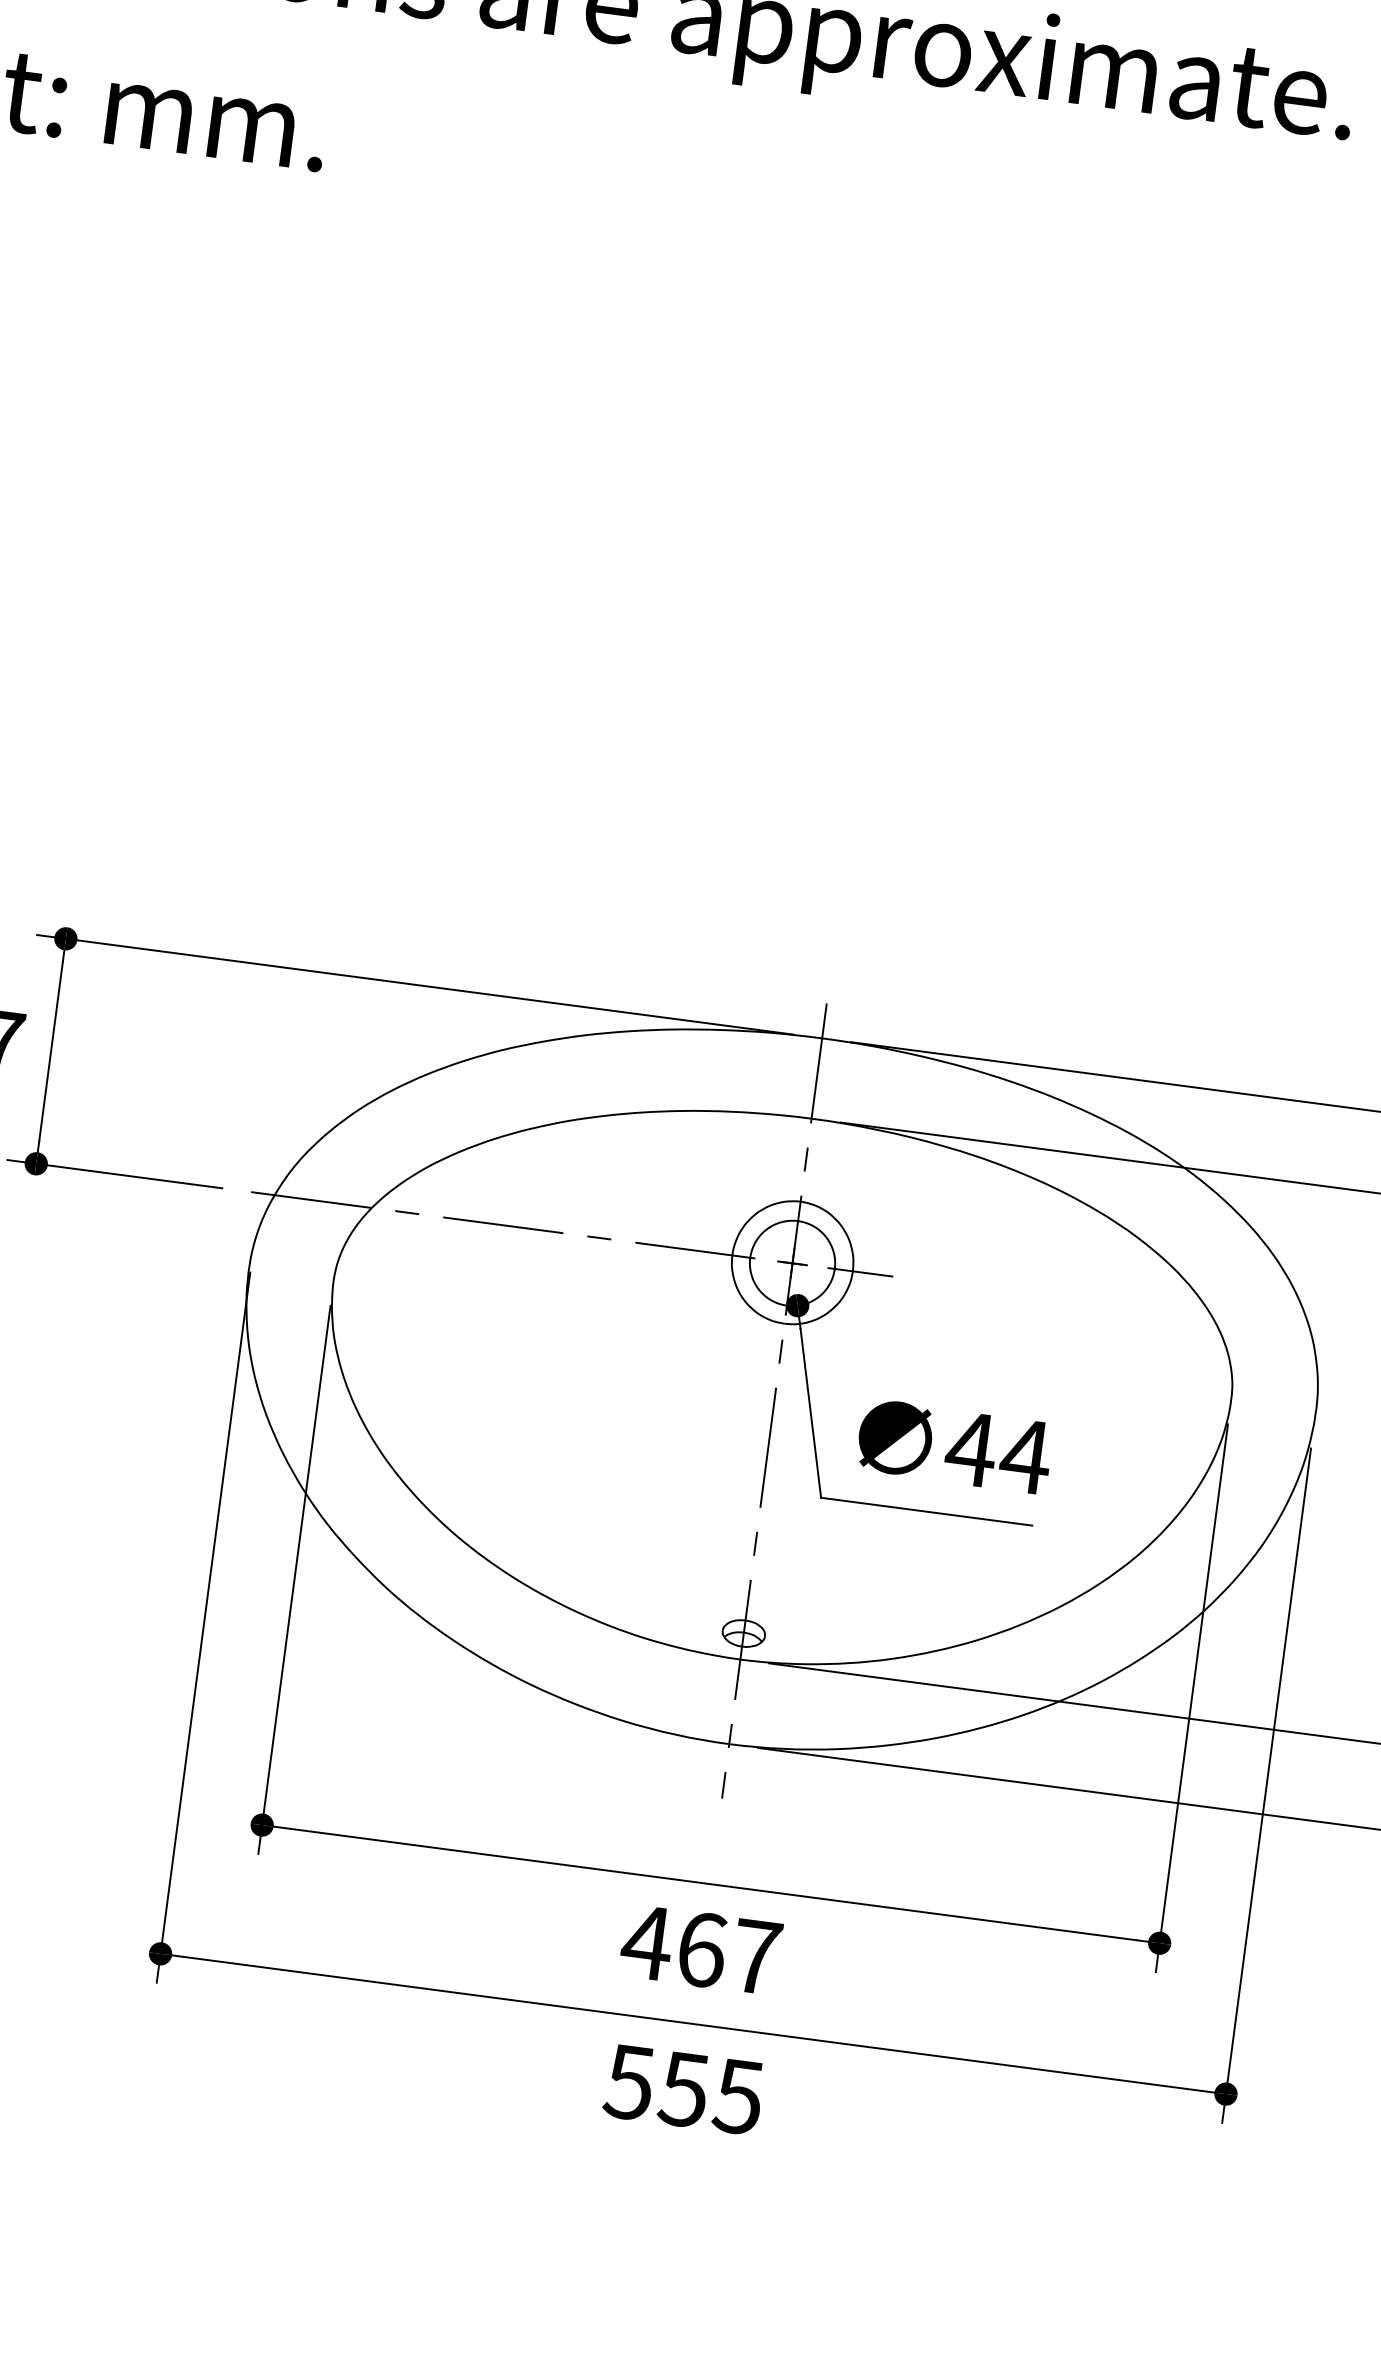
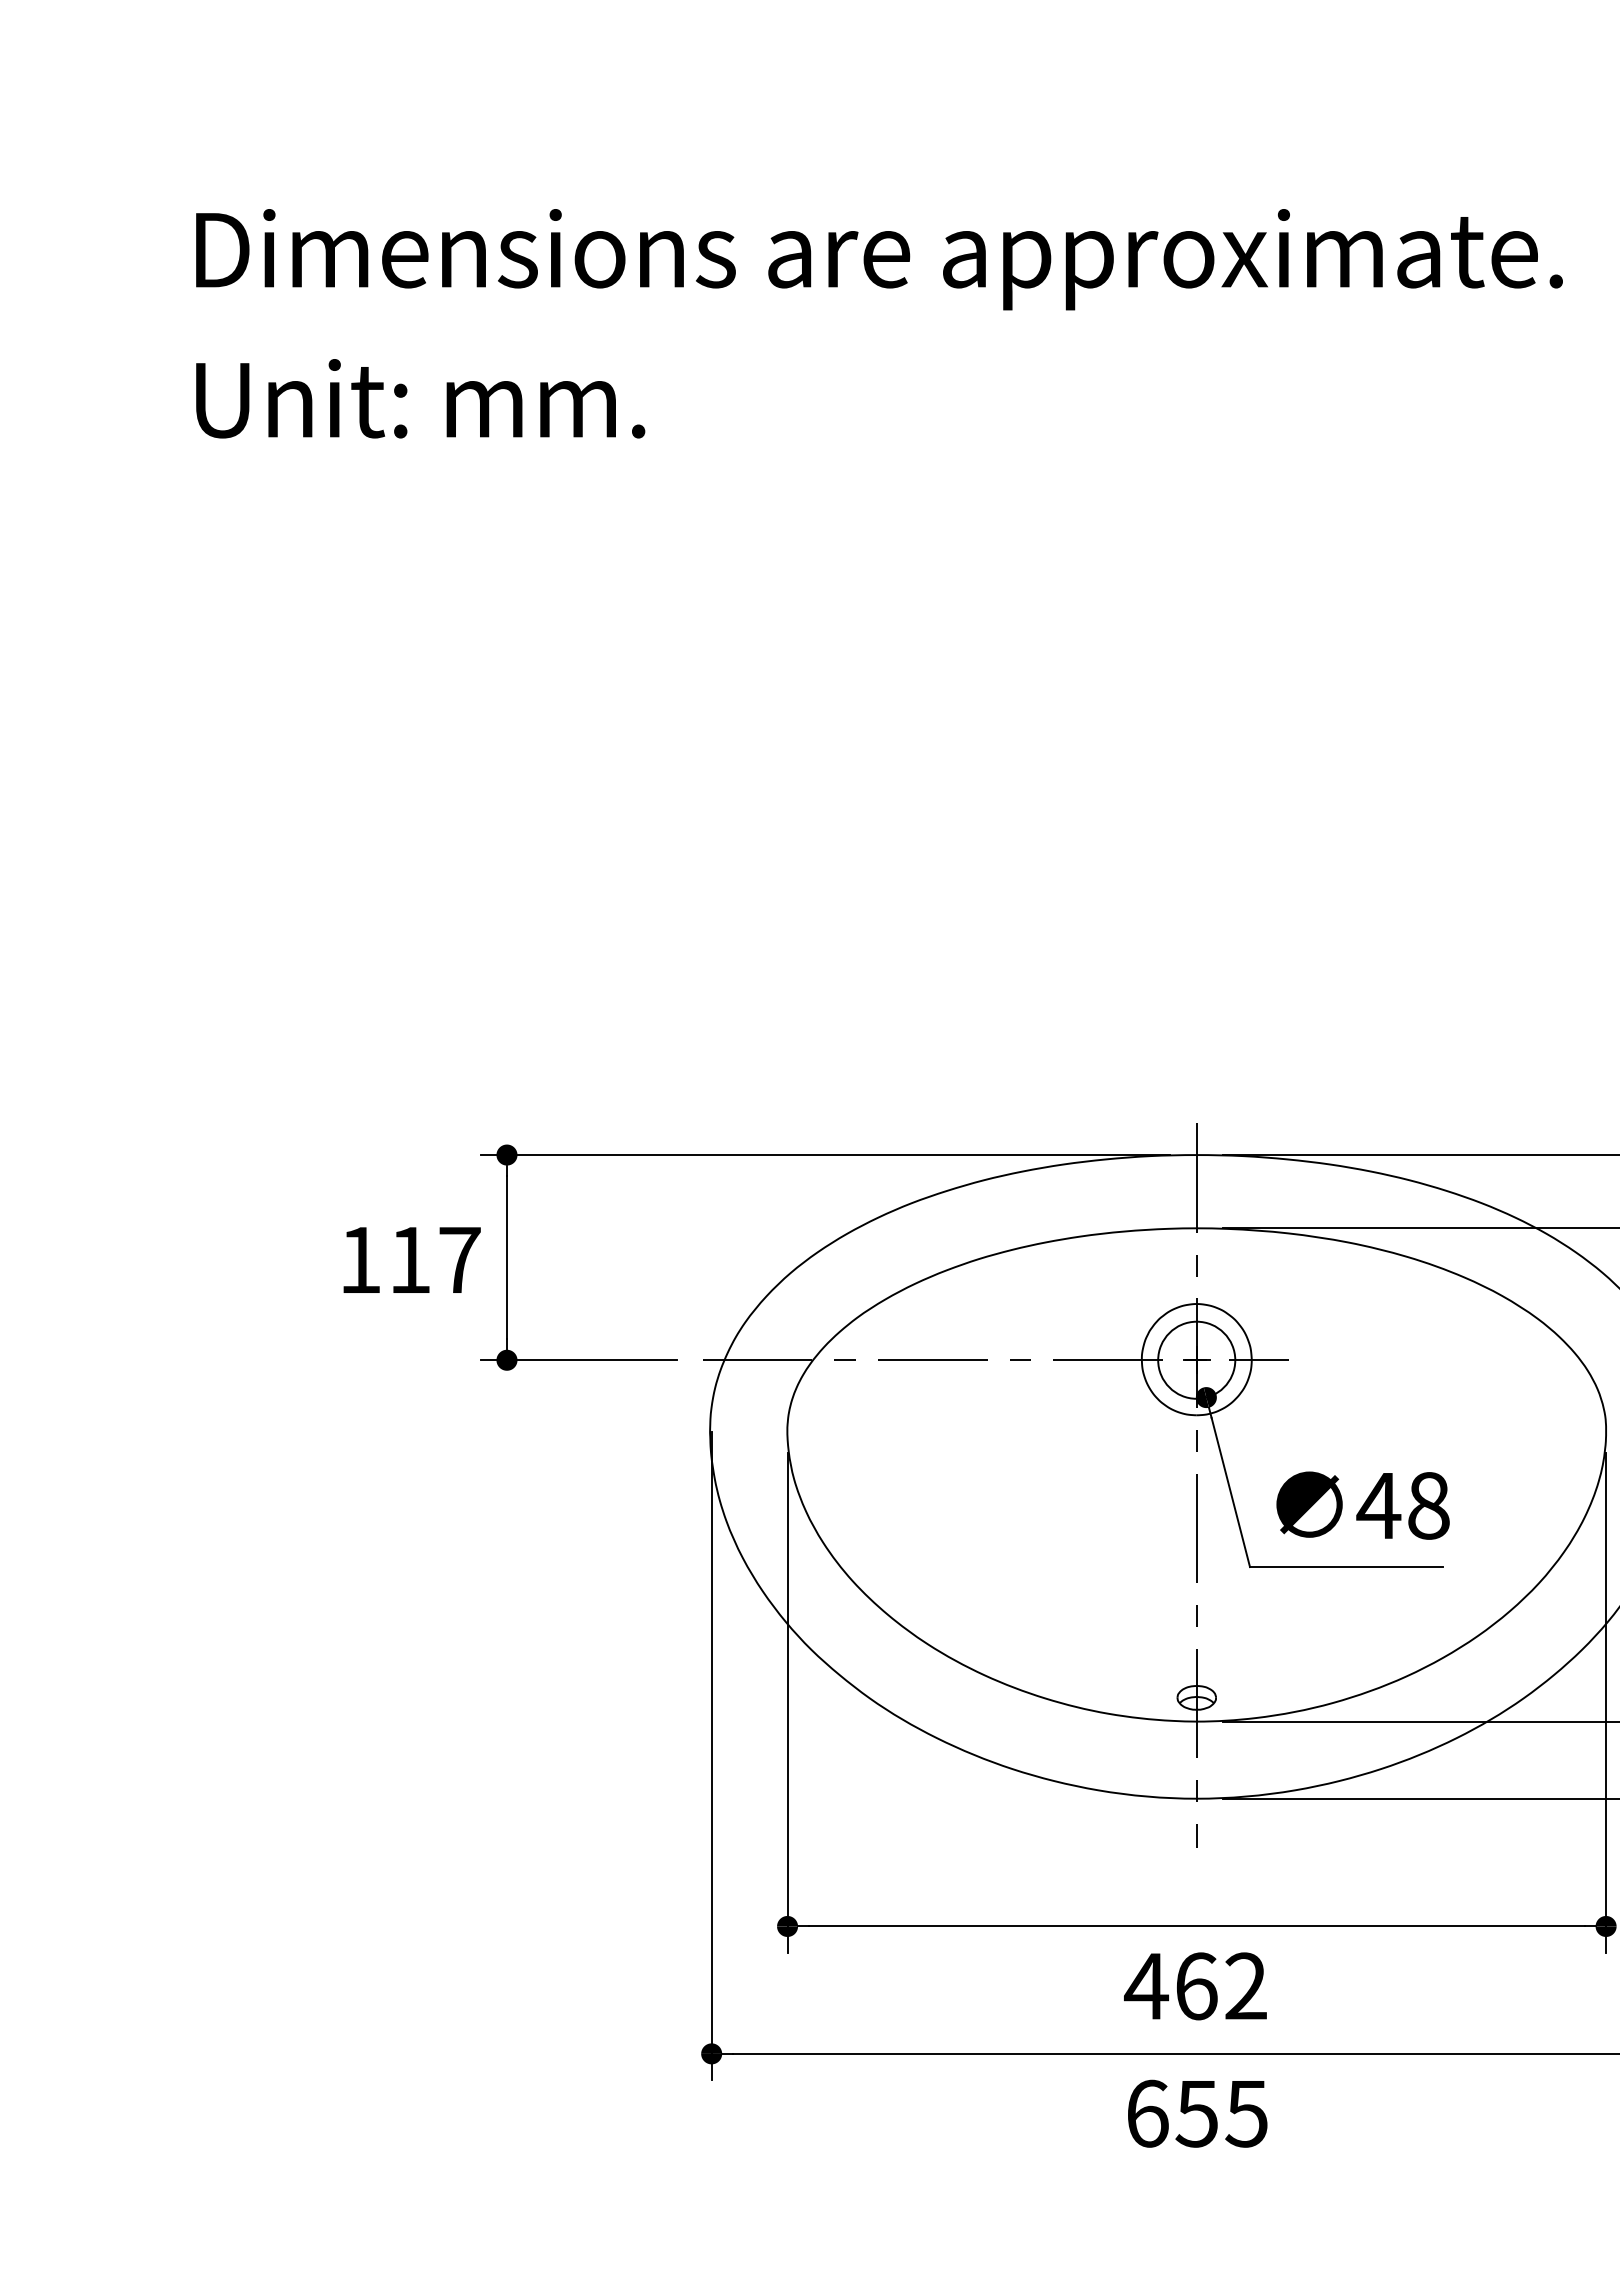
text: (1025, 1456) -> (1428, 1505), 44 -> 48
text: (756, 1956) -> (1246, 1985), 467 -> 462
text: (628, 2082) -> (1146, 2113), 555 -> 655

